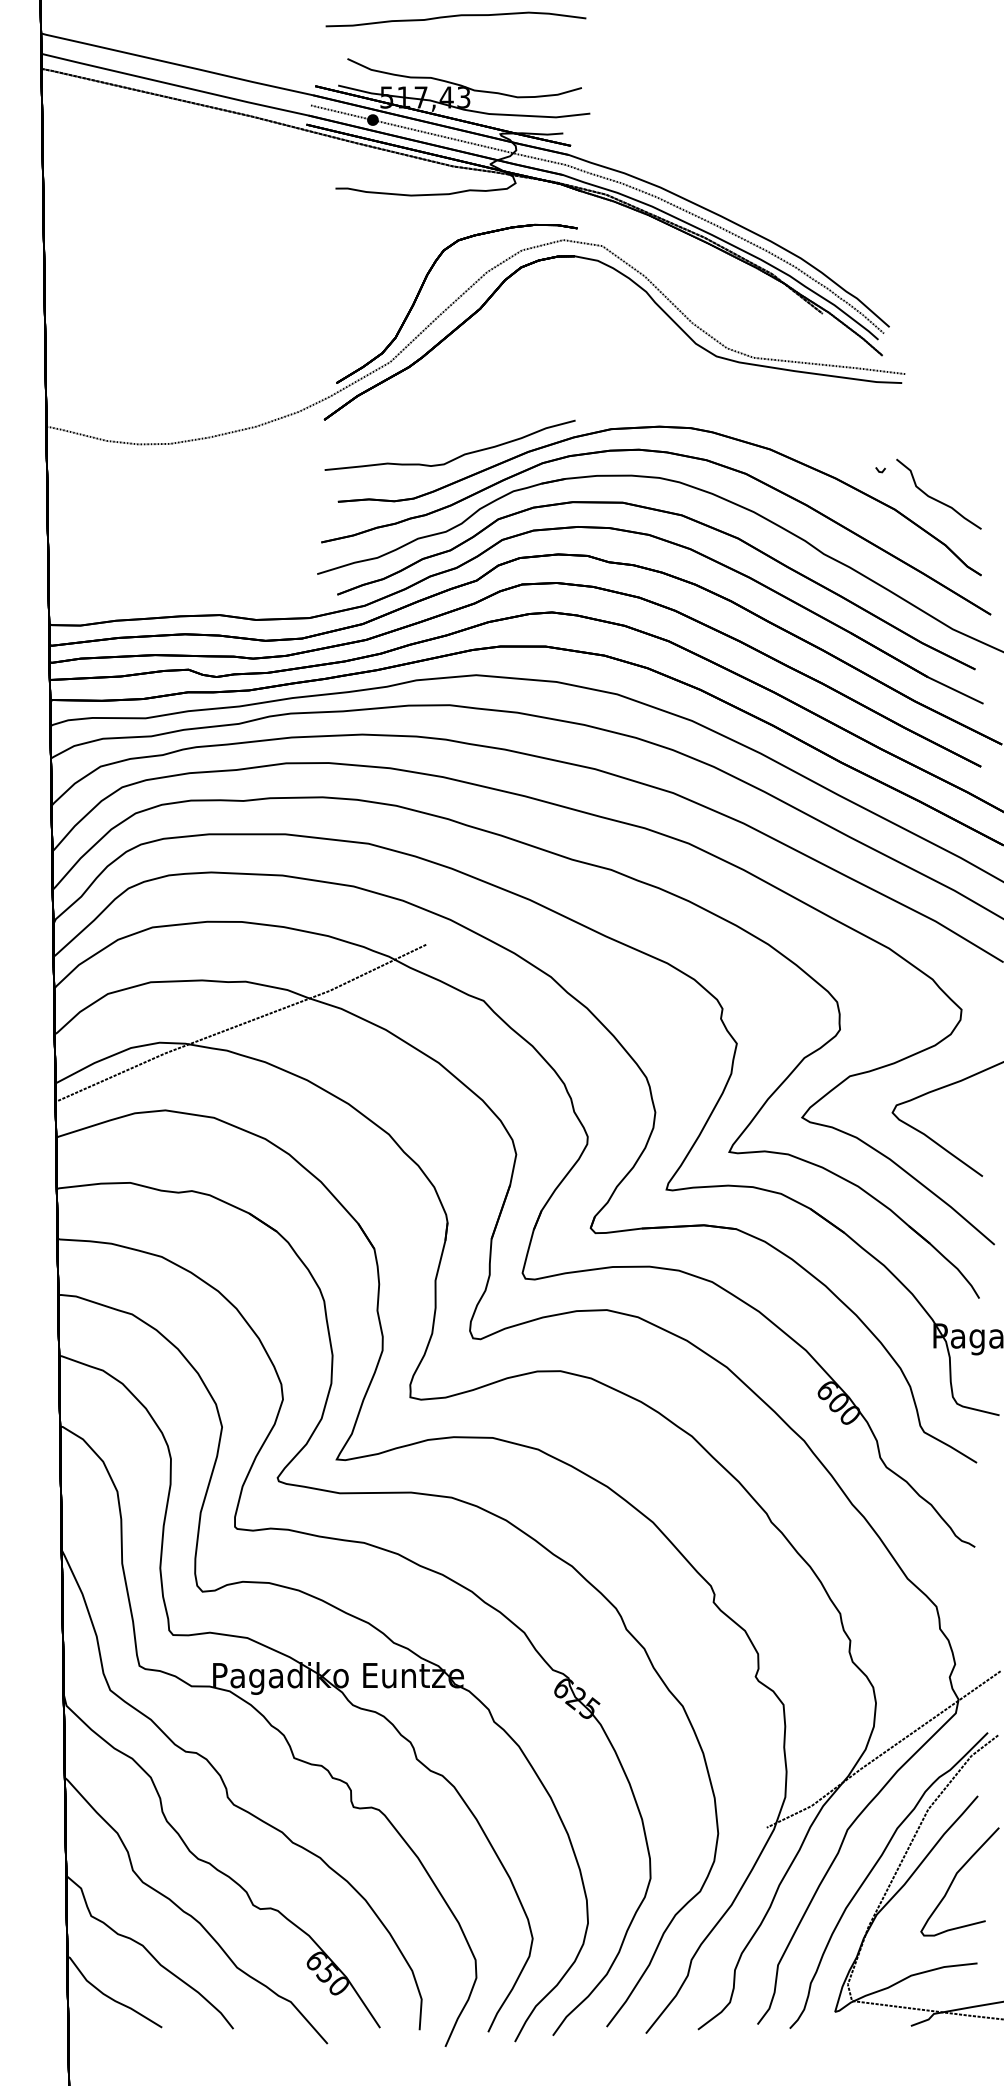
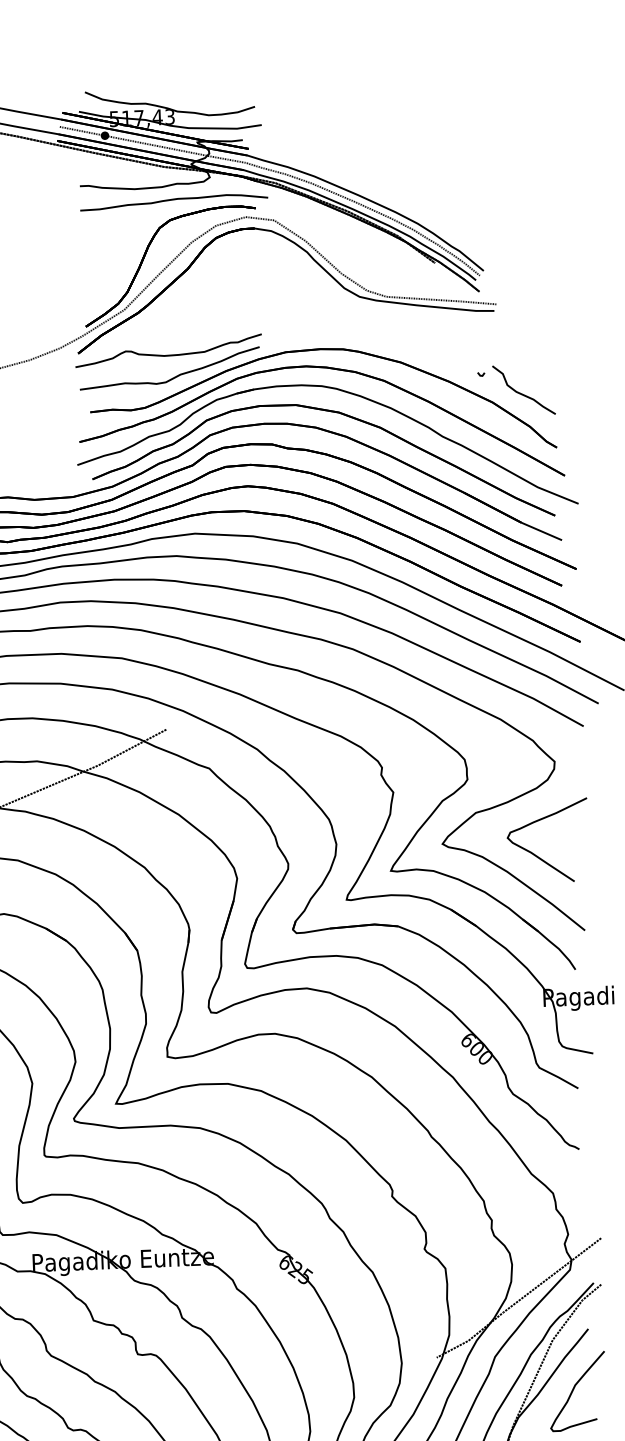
curve: (455, 16) -> (173, 199), moved
curve: (449, 426) -> (168, 354), added

